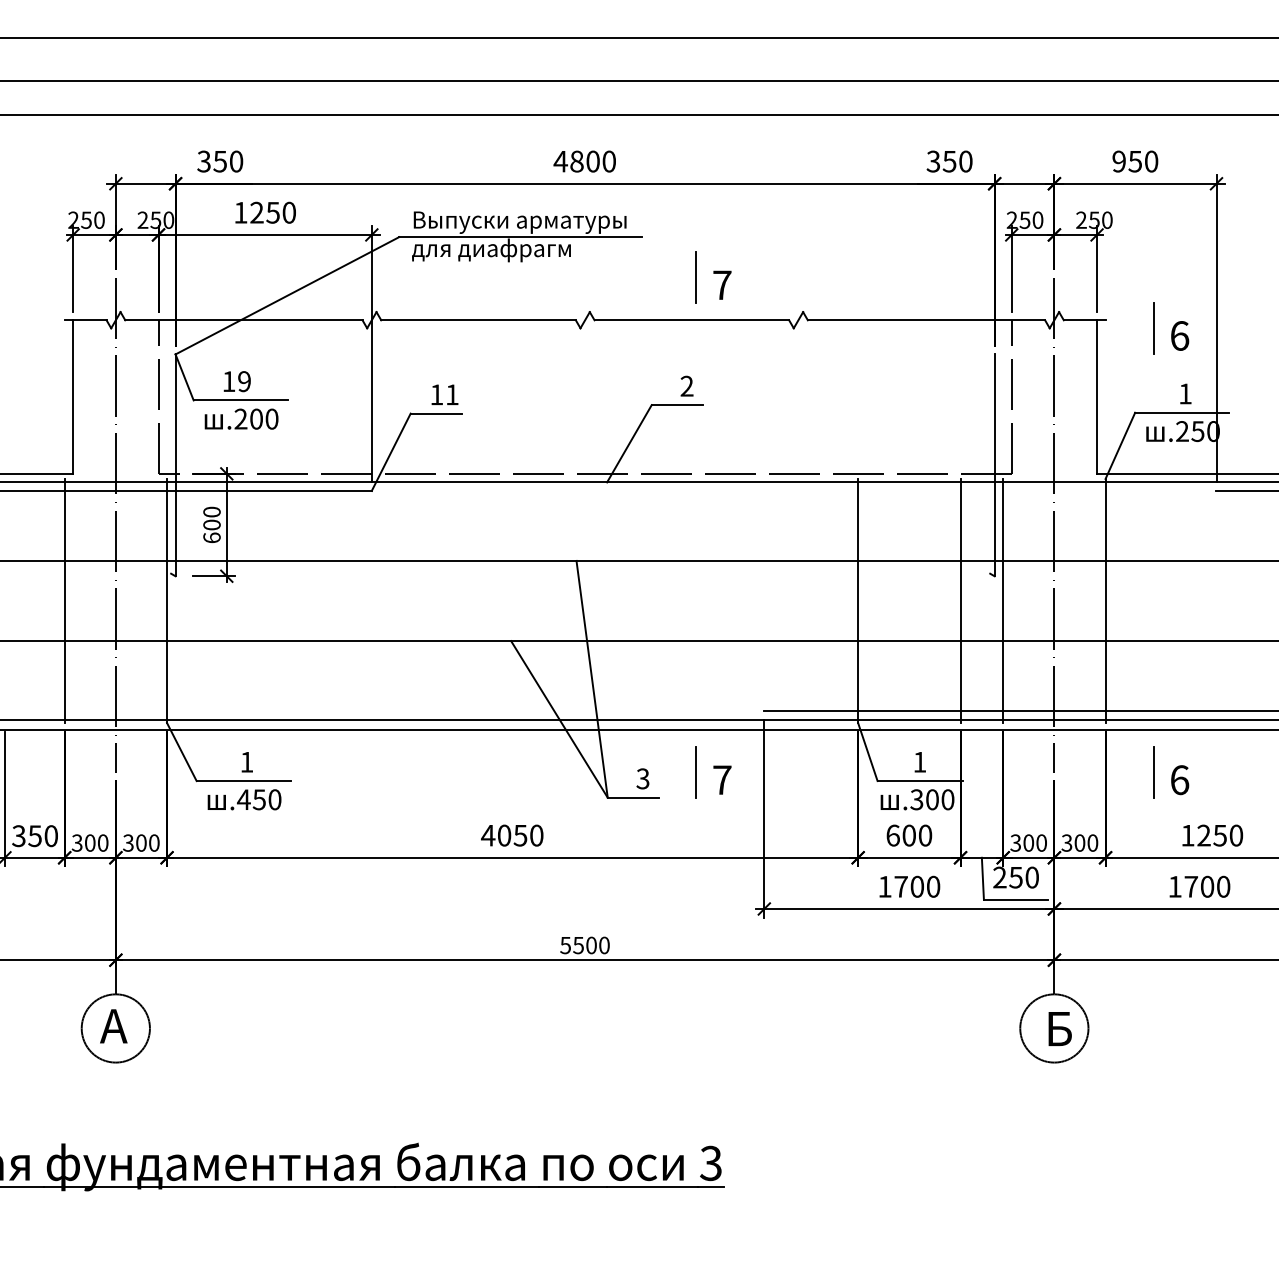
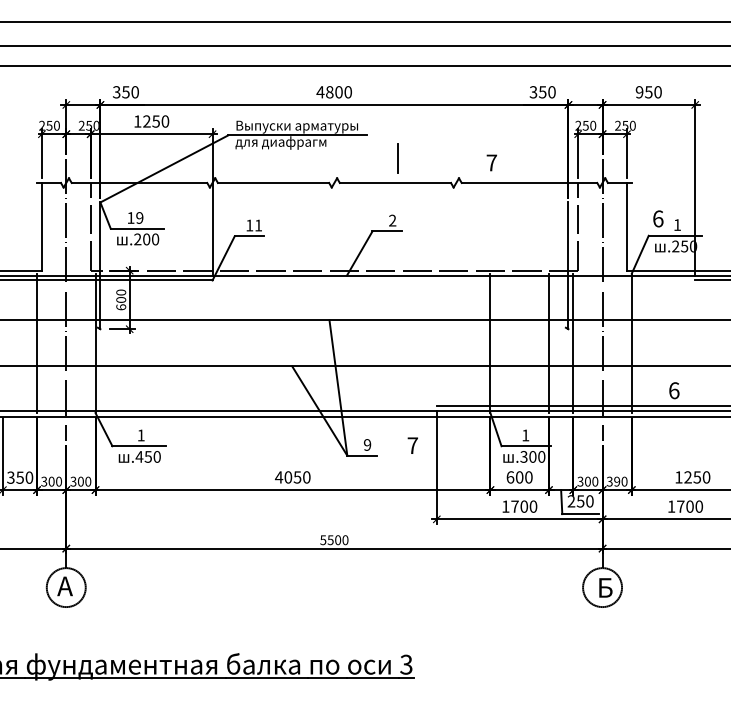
text: (721, 284) -> (491, 162), moved
line: (1154, 328) -> (659, 187), removed
text: (1180, 335) -> (658, 218), moved
line: (695, 771) -> (397, 440), removed
line: (1154, 771) -> (659, 440), removed
text: (643, 778) -> (367, 444), 3 -> 9
text: (1180, 779) -> (674, 390), moved
text: (1080, 842) -> (617, 481), 300 -> 390

